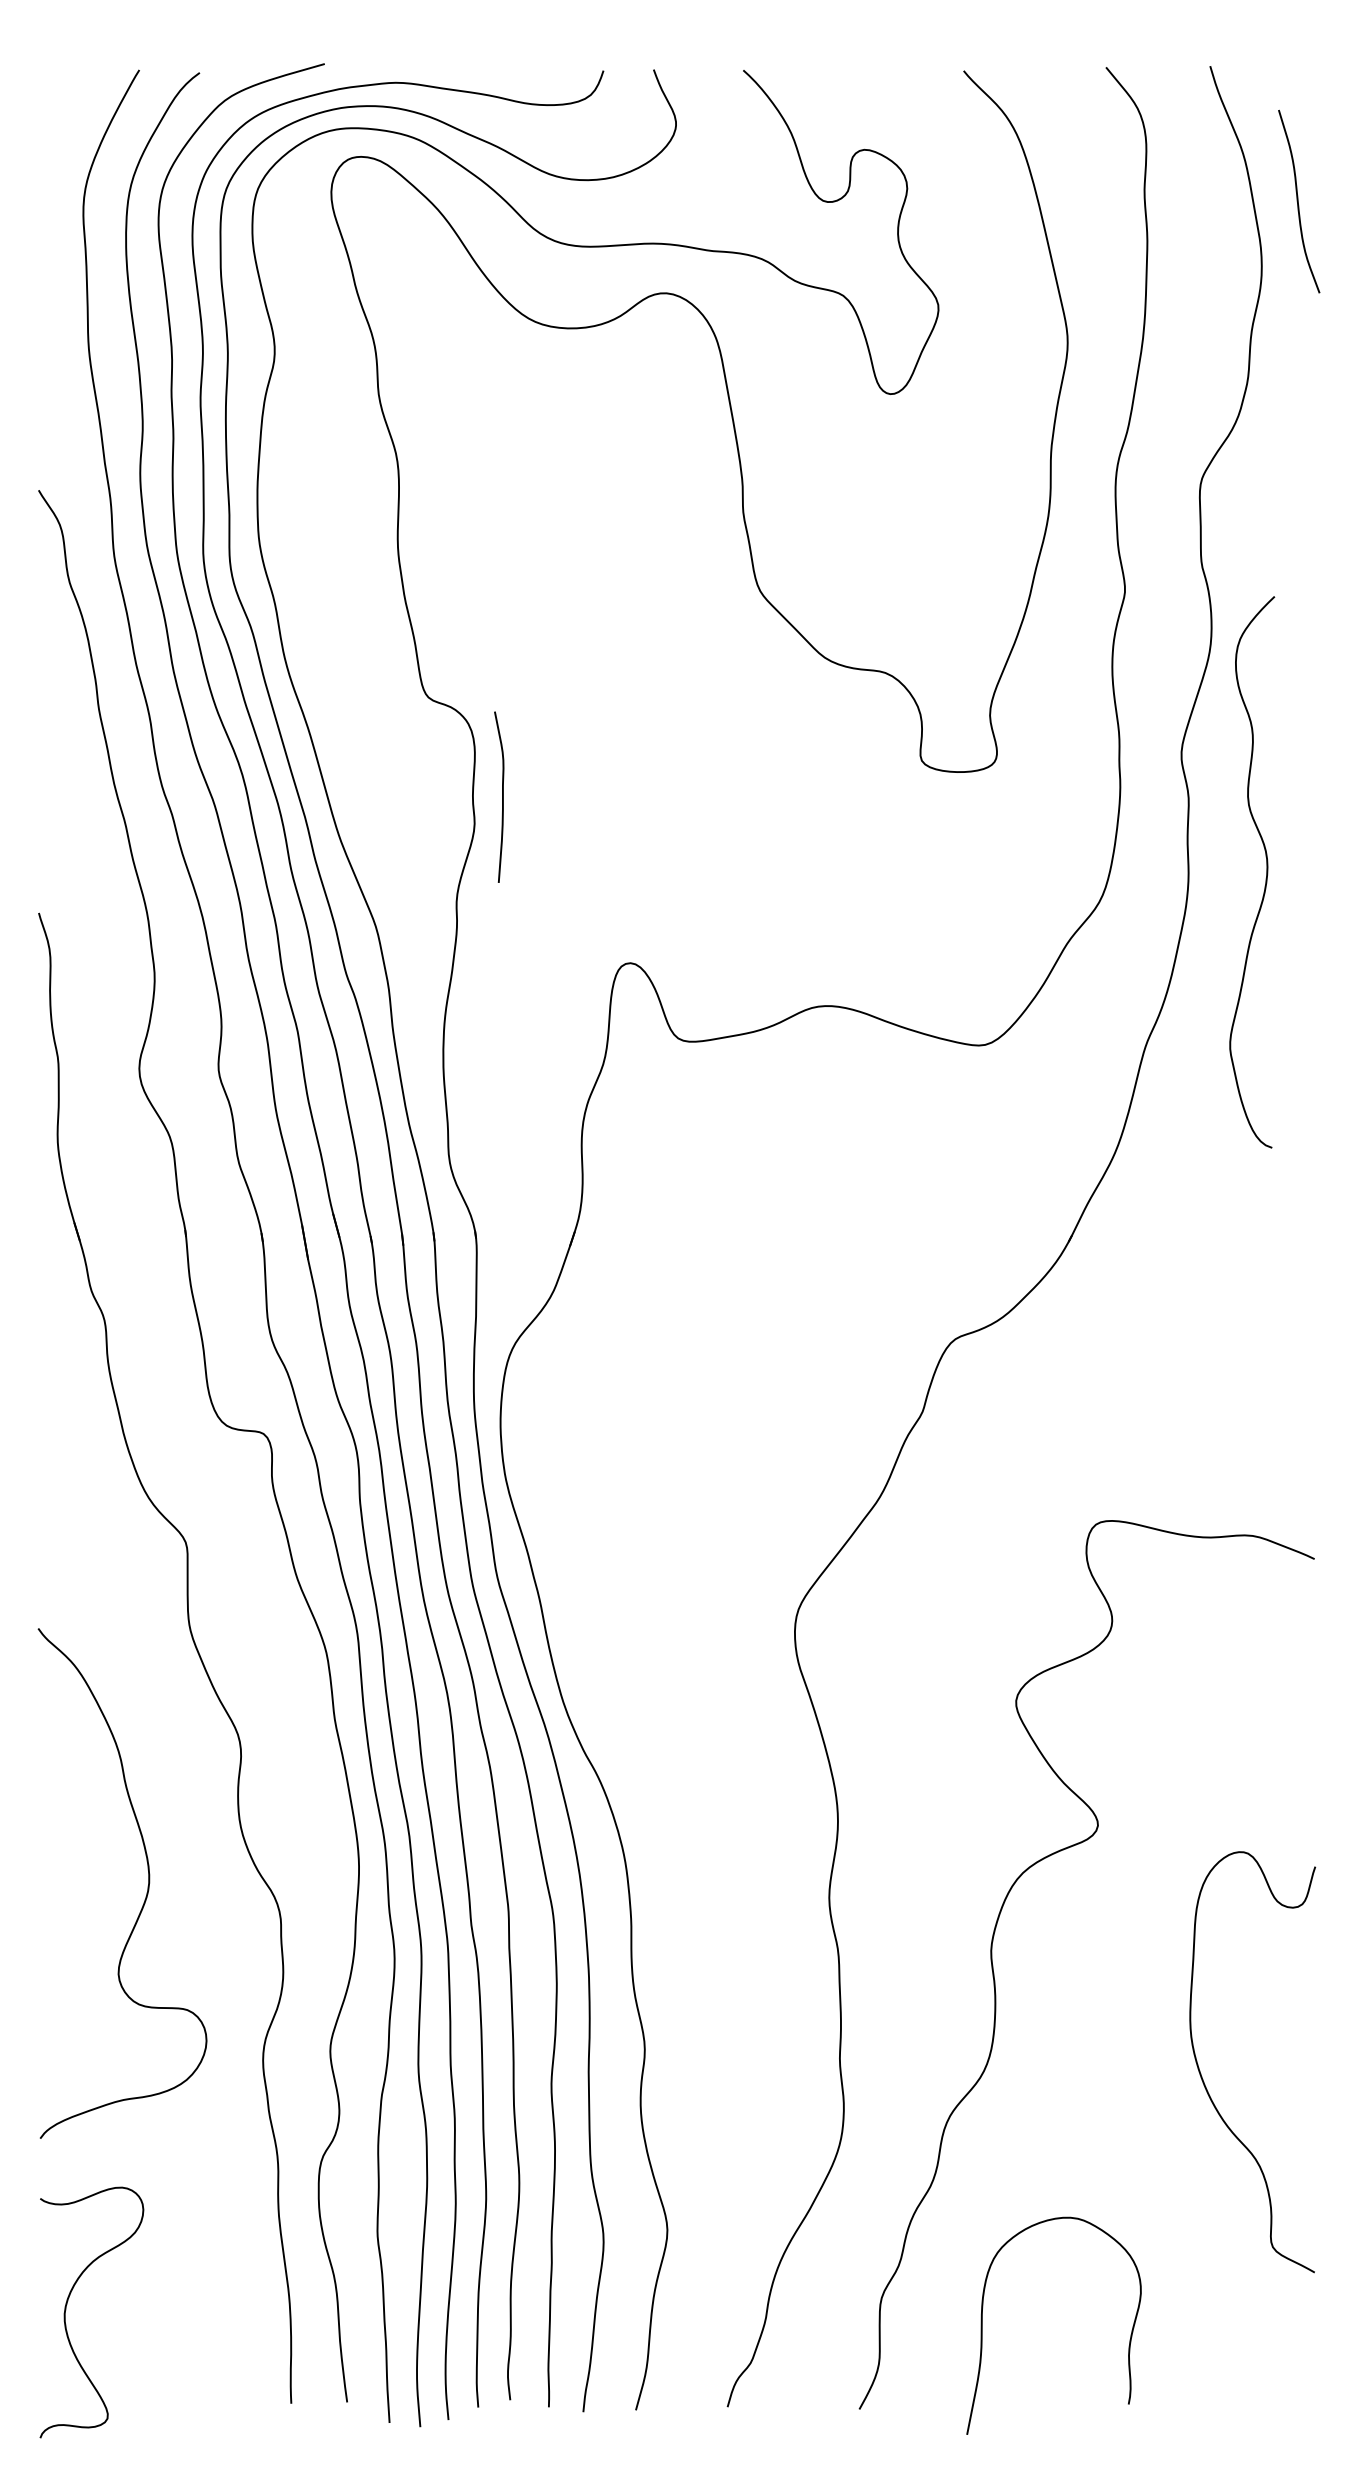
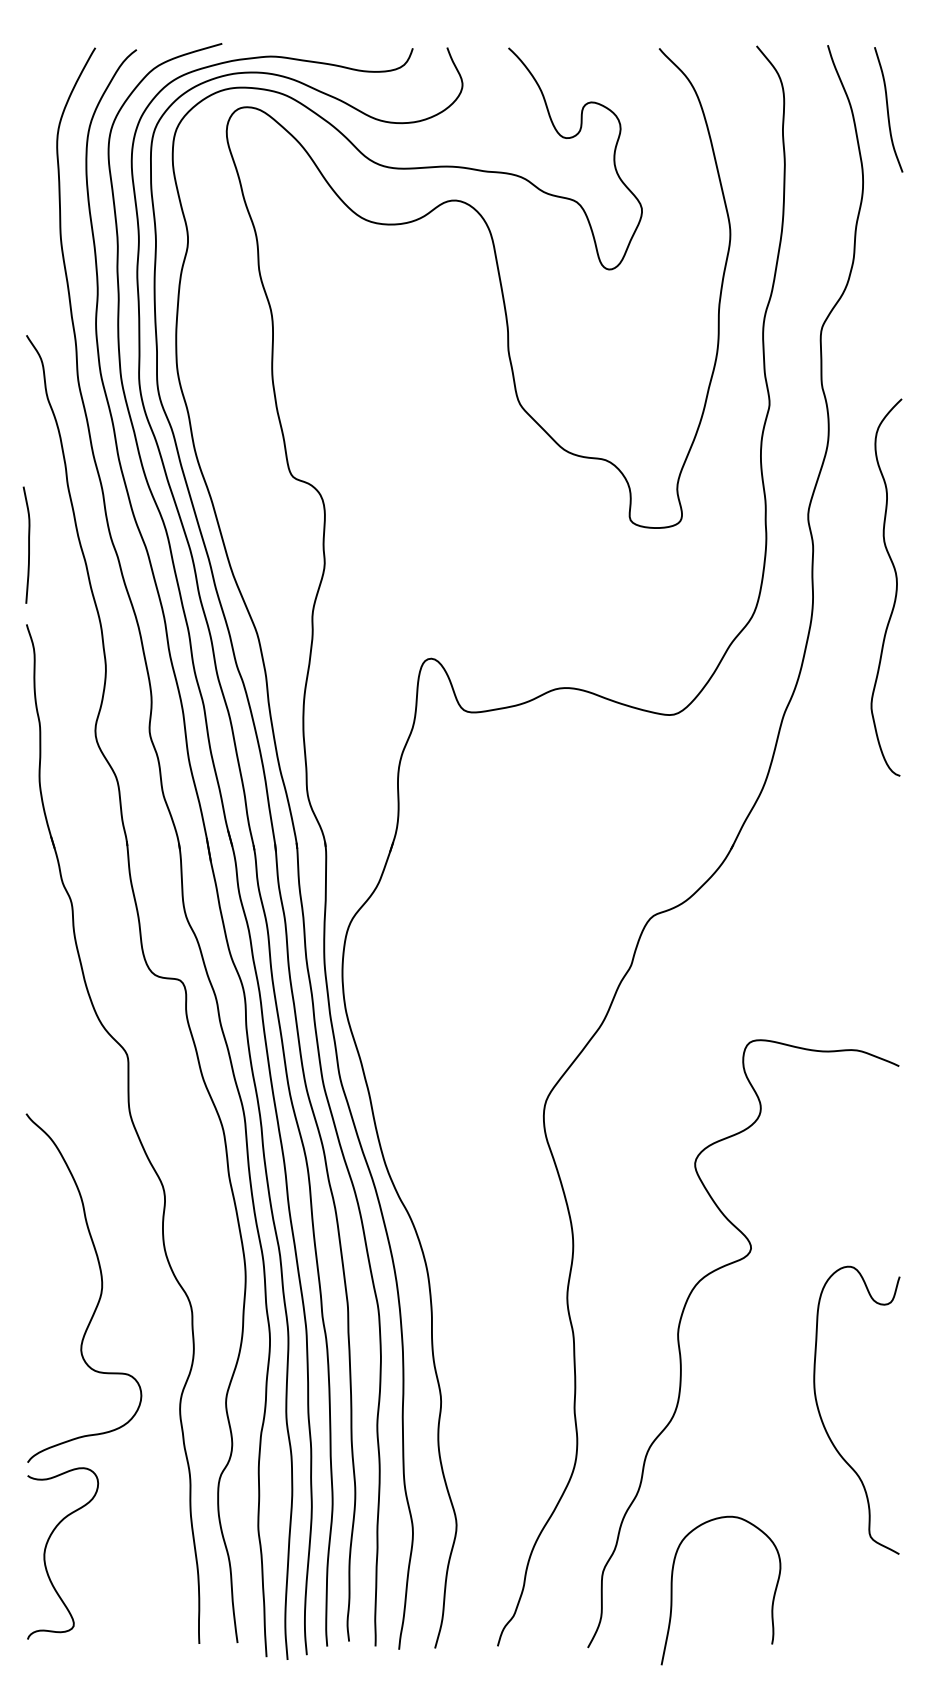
curve: (1298, 201) -> (888, 109), moved
curve: (502, 796) -> (28, 544), moved
curve: (1265, 875) -> (895, 589), moved
curve: (67, 2305) -> (46, 1548), moved

